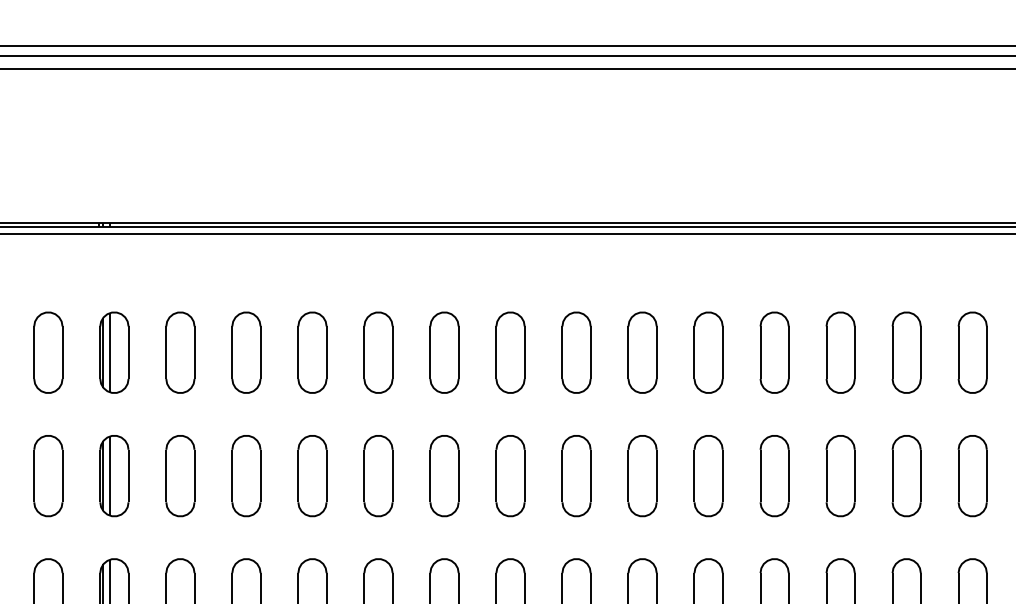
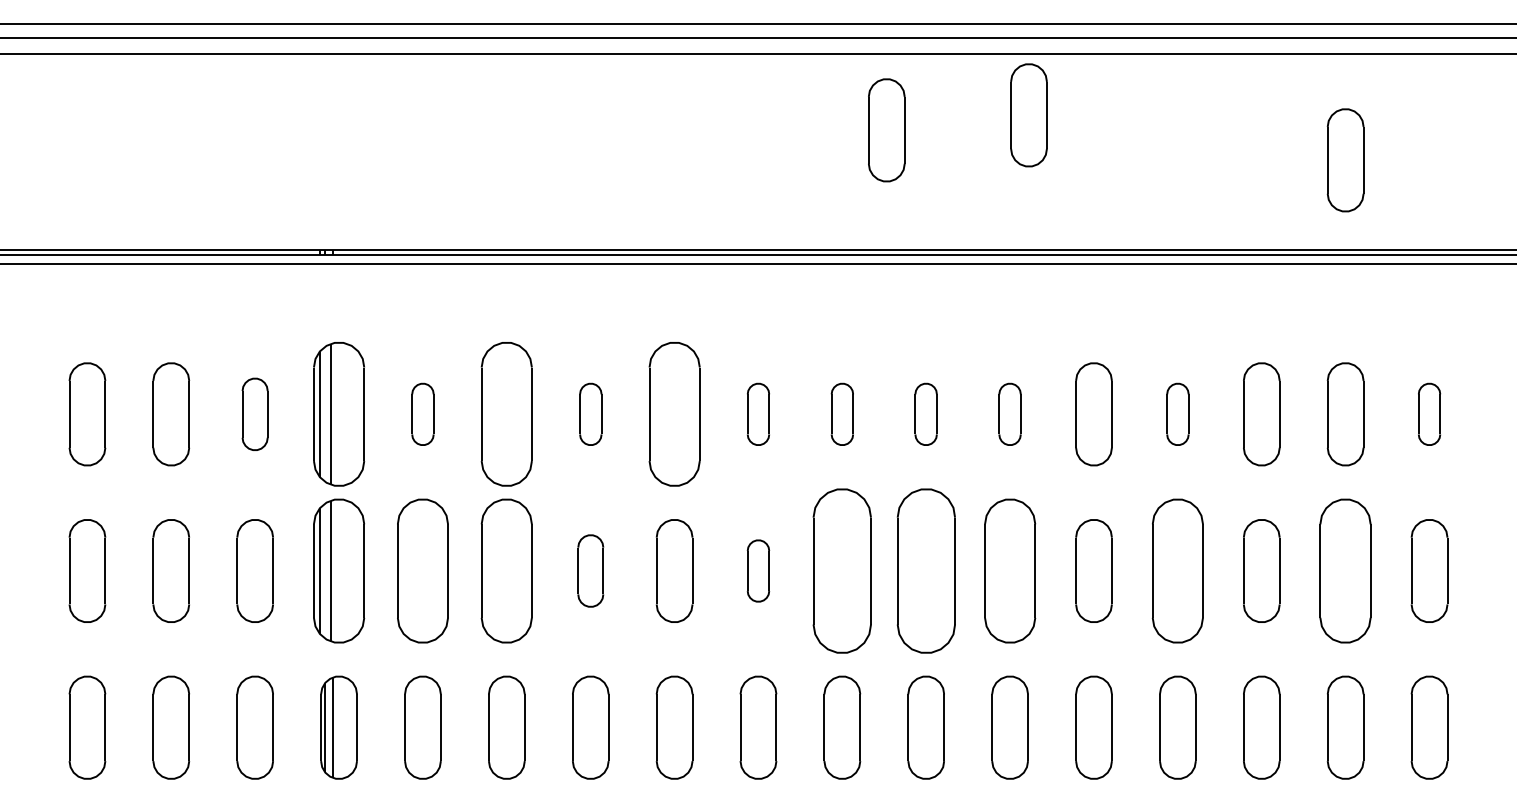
part: (657, 117) -> (1028, 115), added
part: (545, 129) -> (886, 130), added
part: (906, 152) -> (1345, 160), added
part: (47, 352) -> (254, 414), size x0.7
part: (113, 352) -> (338, 414), size x1.4
part: (180, 352) -> (422, 414), size x0.6
part: (246, 352) -> (506, 414), size x1.4
part: (312, 352) -> (590, 414), size x0.6
part: (378, 352) -> (674, 414), size x1.4
part: (444, 352) -> (758, 414), size x0.6
part: (510, 352) -> (842, 414), size x0.6
part: (575, 352) -> (925, 414), size x0.6
part: (642, 352) -> (1009, 414), size x0.6
part: (774, 352) -> (1177, 414), size x0.6
part: (972, 352) -> (1429, 414), size x0.6
part: (113, 475) -> (338, 570), size x1.4
part: (180, 475) -> (422, 570), size x1.4
part: (246, 475) -> (506, 570), size x1.4
part: (312, 475) -> (590, 570), size x0.7
part: (444, 475) -> (758, 570), size x0.6
part: (510, 475) -> (842, 570), size x1.6
part: (575, 475) -> (925, 570), size x1.6
part: (642, 475) -> (1009, 570), size x1.4
part: (774, 475) -> (1177, 570), size x1.4
part: (906, 475) -> (1345, 570), size x1.4

